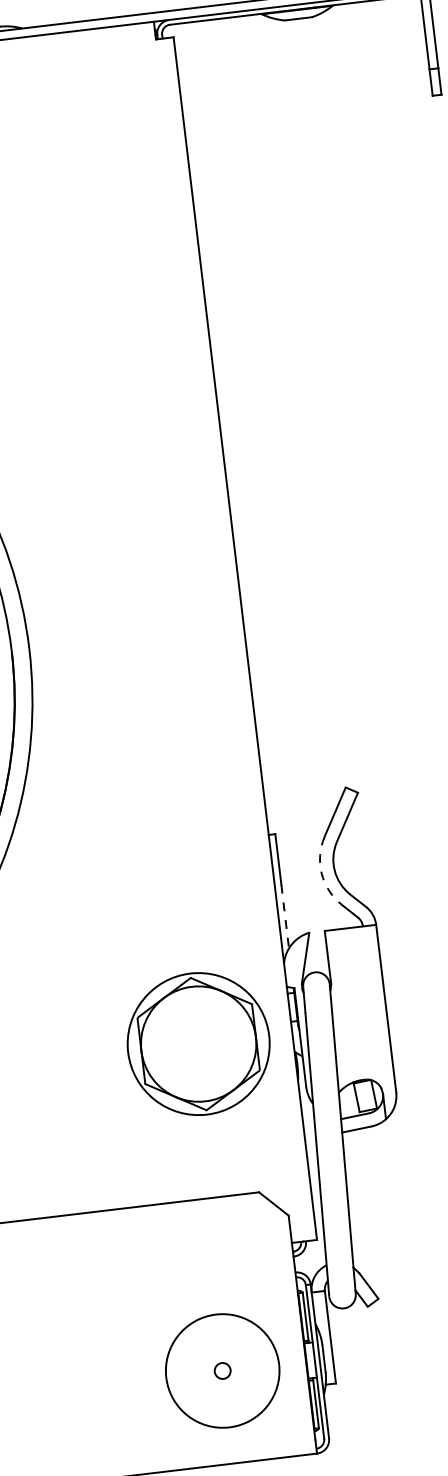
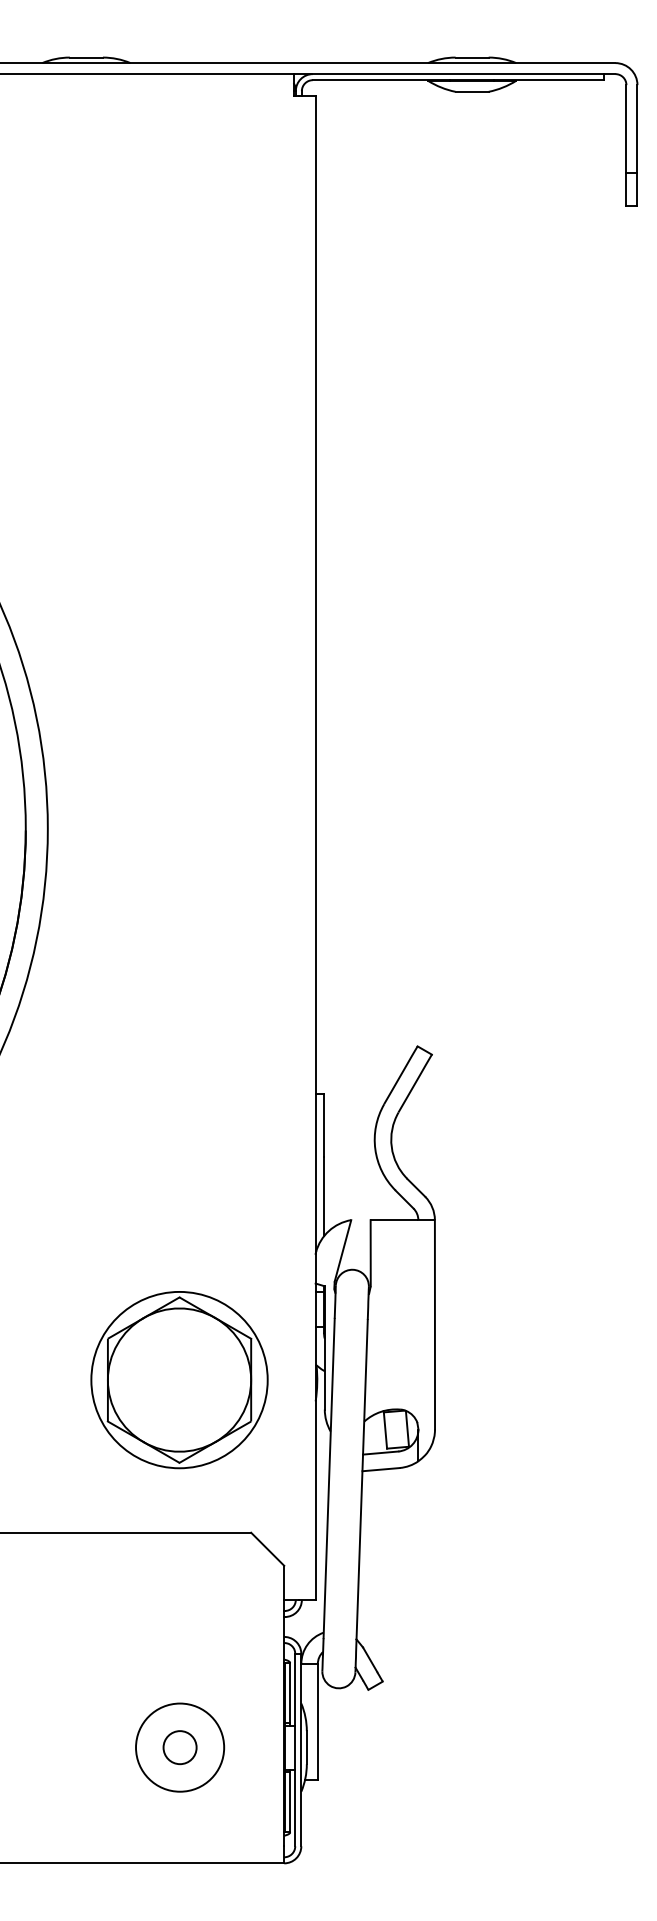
arc: (321, 873) -> (375, 1149), dashed -> solid
line: (284, 916) -> (323, 1196), dashed -> solid
part: (198, 1044) -> (179, 1380), moved
circle: (222, 1370) -> (179, 1747), size x1.67
circle: (223, 1370) -> (180, 1747), size x0.62

